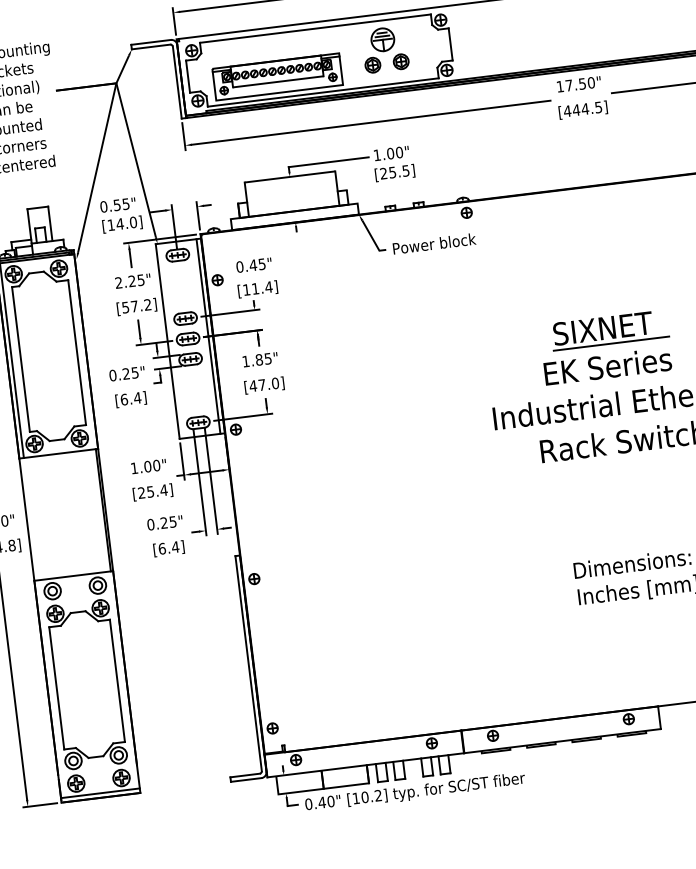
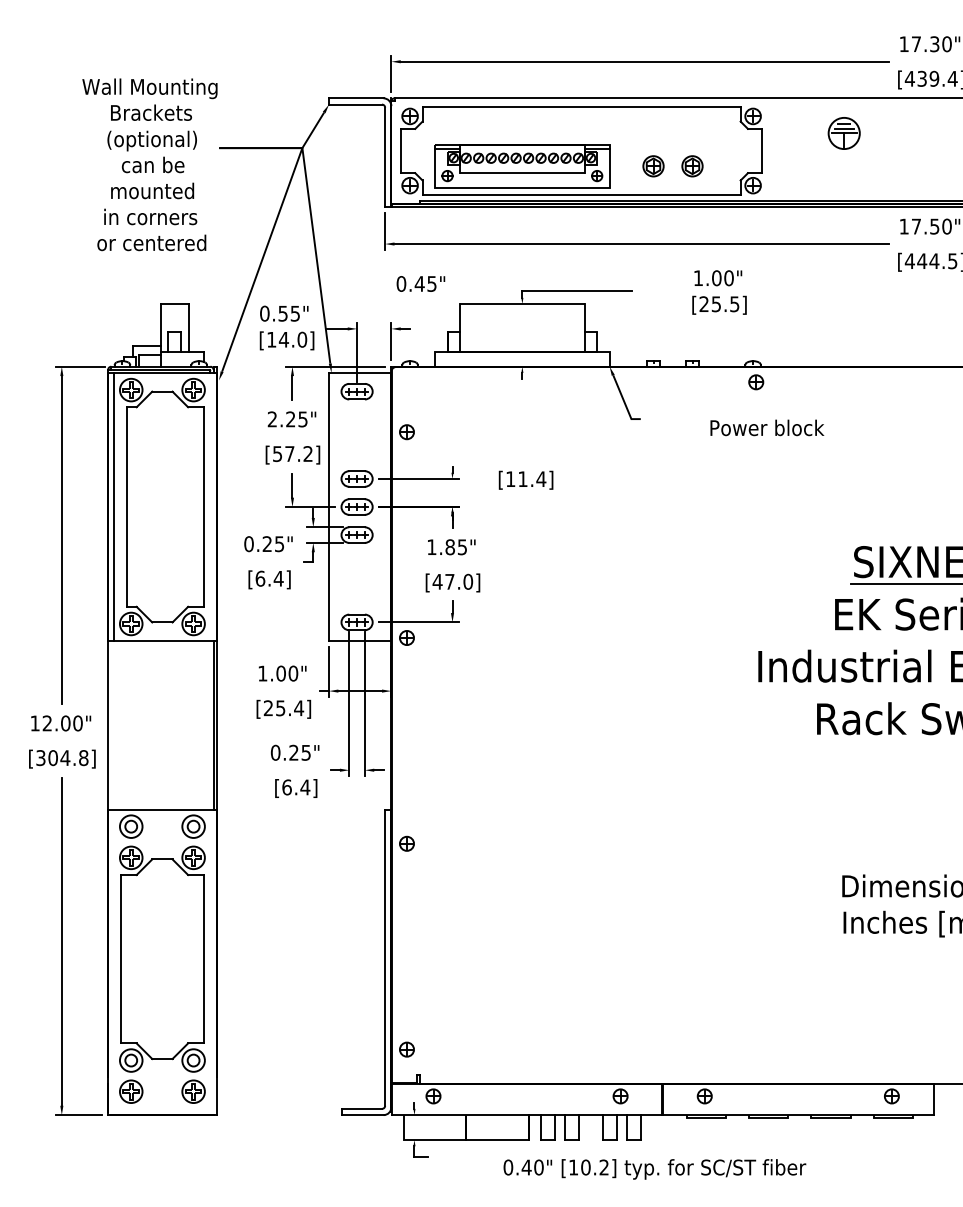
part: (382, 39) -> (843, 133), moved
text: (393, 163) -> (719, 292), moved
text: (434, 243) -> (767, 427), moved
text: (253, 264) -> (420, 283), moved
text: (257, 288) -> (525, 479), moved
line: (208, 336) -> (385, 506), removed
line: (100, 792) -> (162, 1108), removed
text: (415, 792) -> (654, 1169), moved

